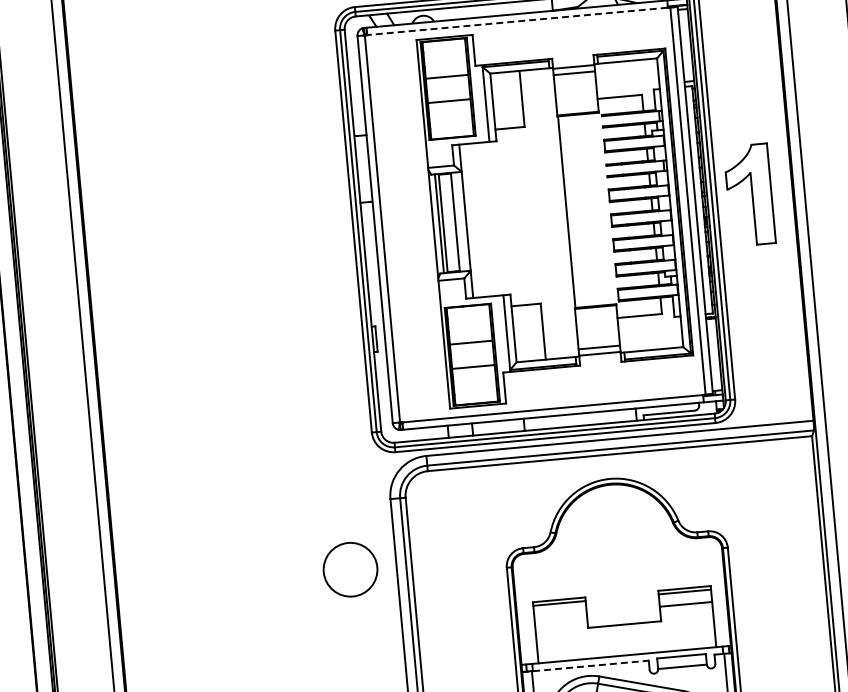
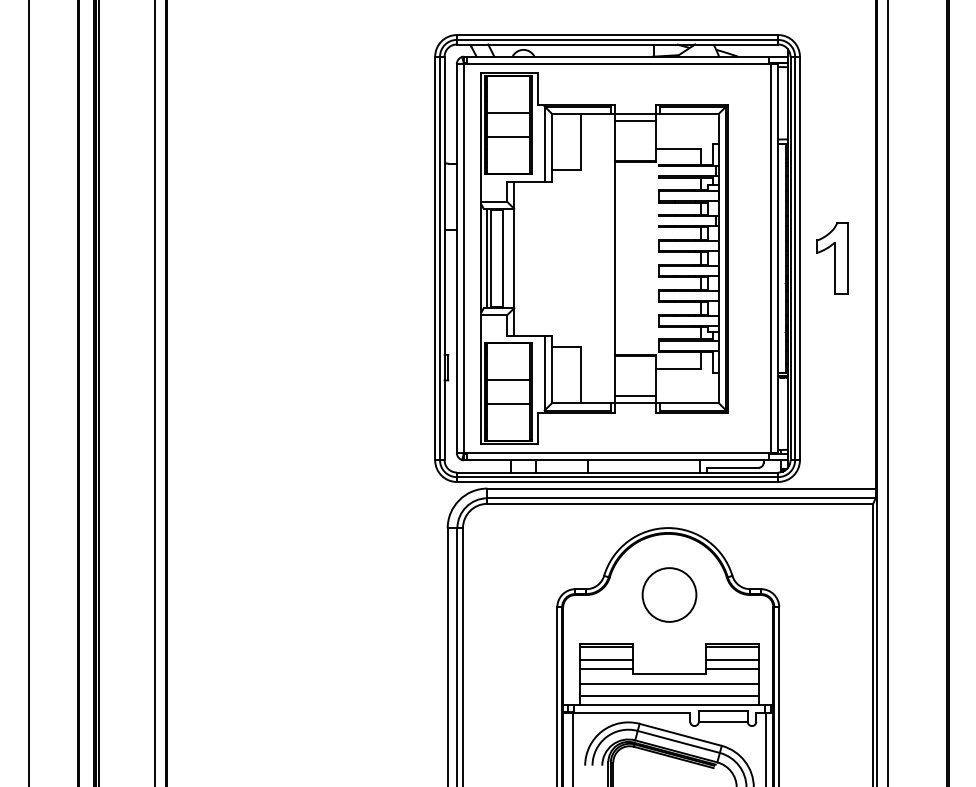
line: (521, 21) -> (621, 64), dashed -> solid
part: (749, 195) -> (832, 258), size x0.71
part: (556, 213) -> (604, 258), moved
circle: (350, 569) -> (669, 594), moved
line: (686, 612) -> (732, 668), added
line: (560, 615) -> (606, 659), added
line: (561, 624) -> (606, 668), added
line: (625, 633) -> (669, 683), added
line: (626, 645) -> (669, 695), added
line: (585, 666) -> (626, 712), dashed -> solid

